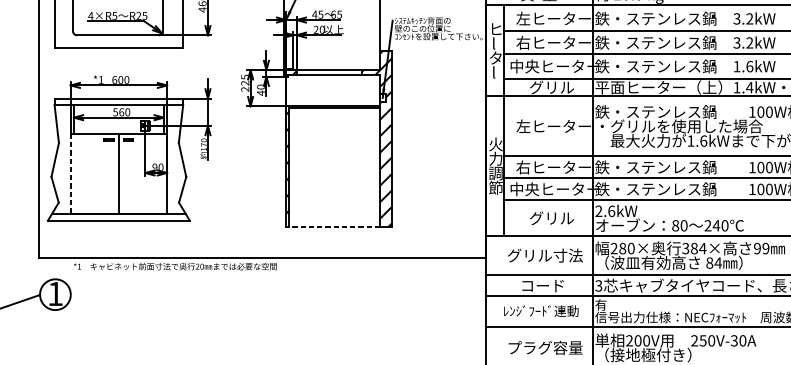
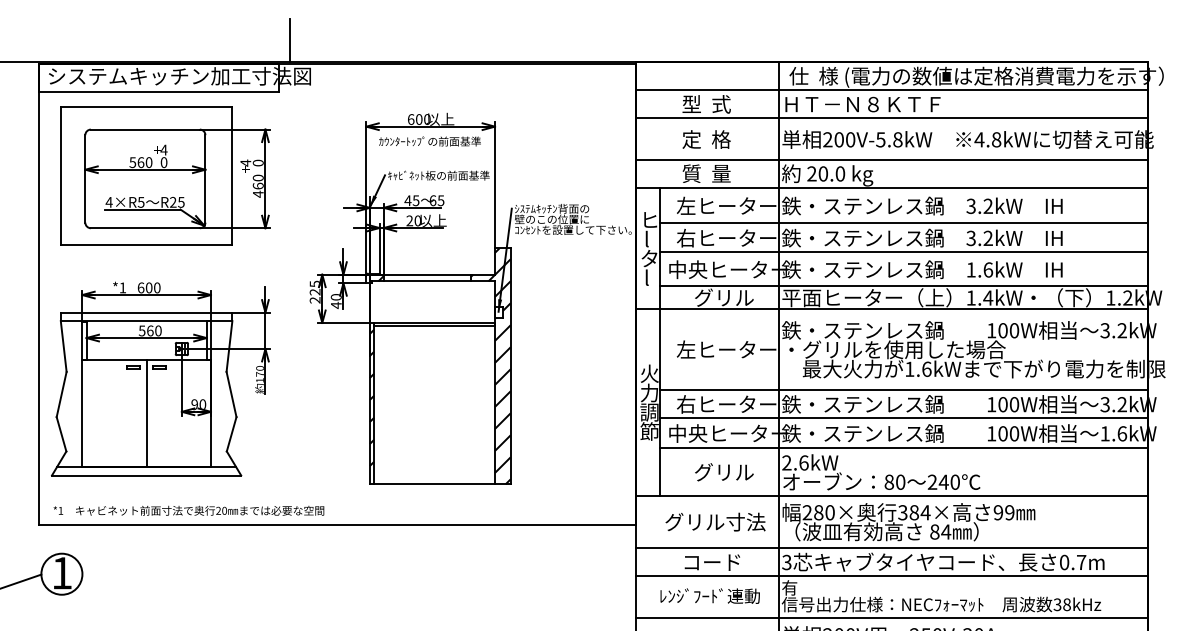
line: (70, 174) -> (82, 413), dashed -> solid
line: (334, 227) -> (434, 484), dashed -> solid
text: (175, 266) -> (188, 510), moved

